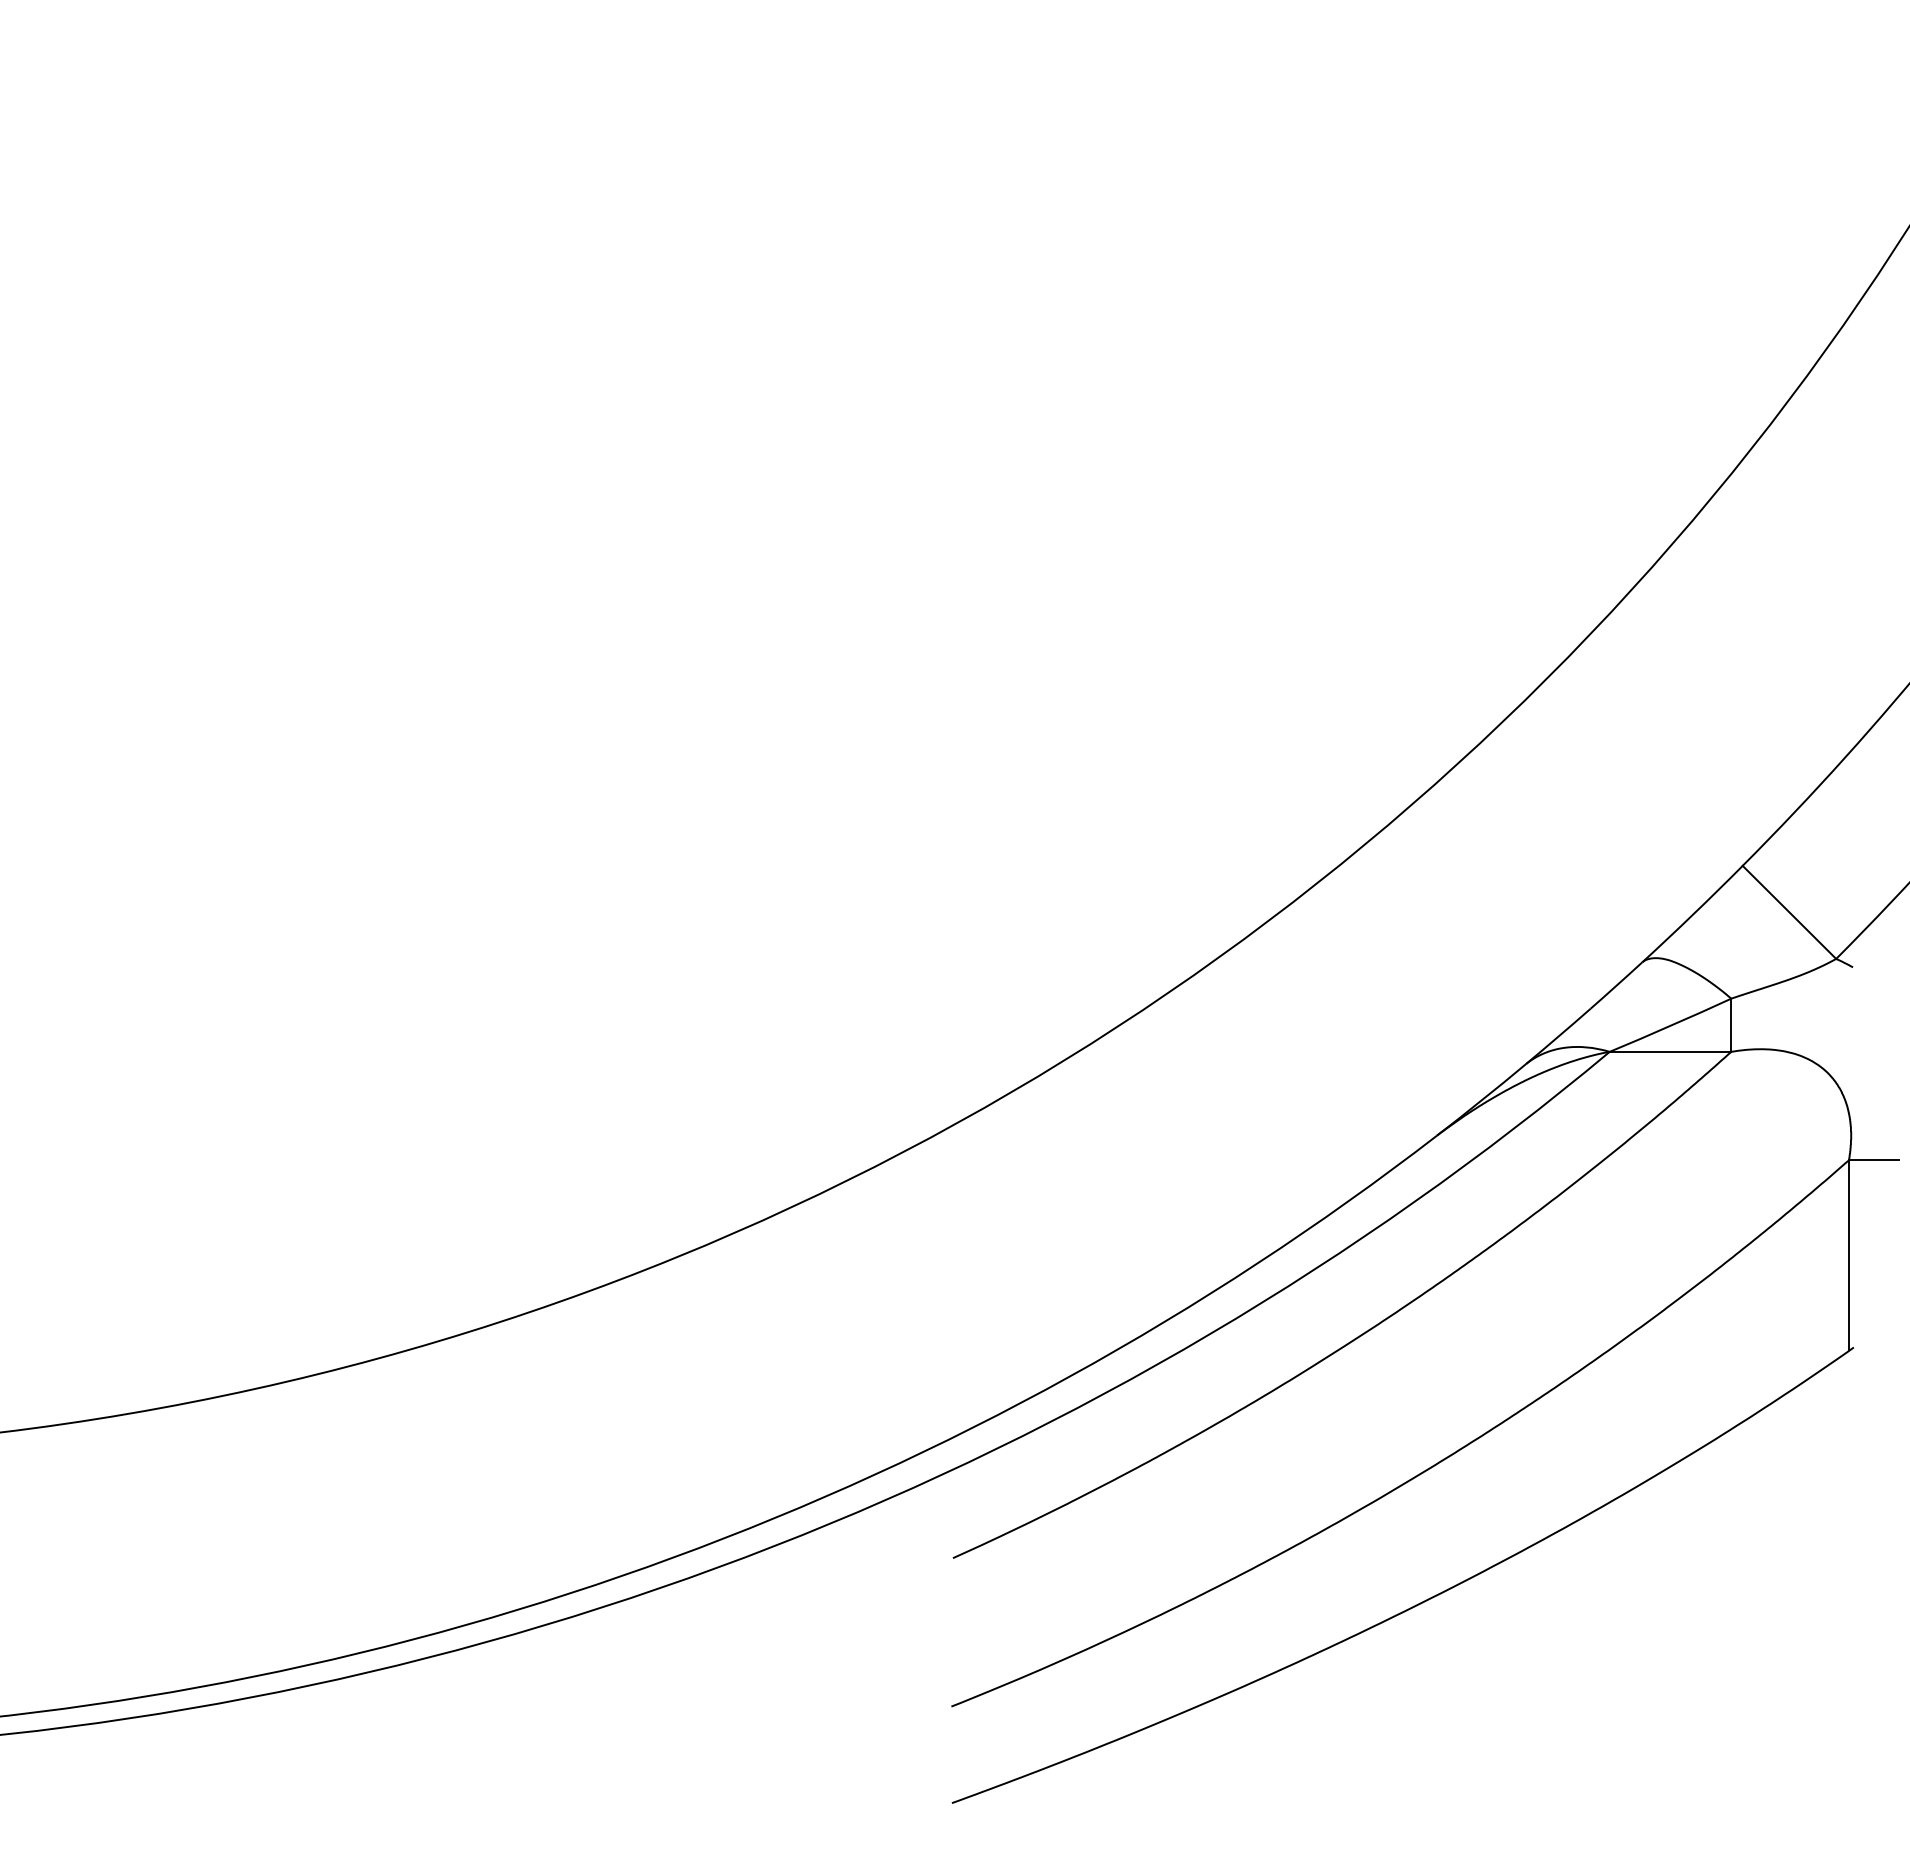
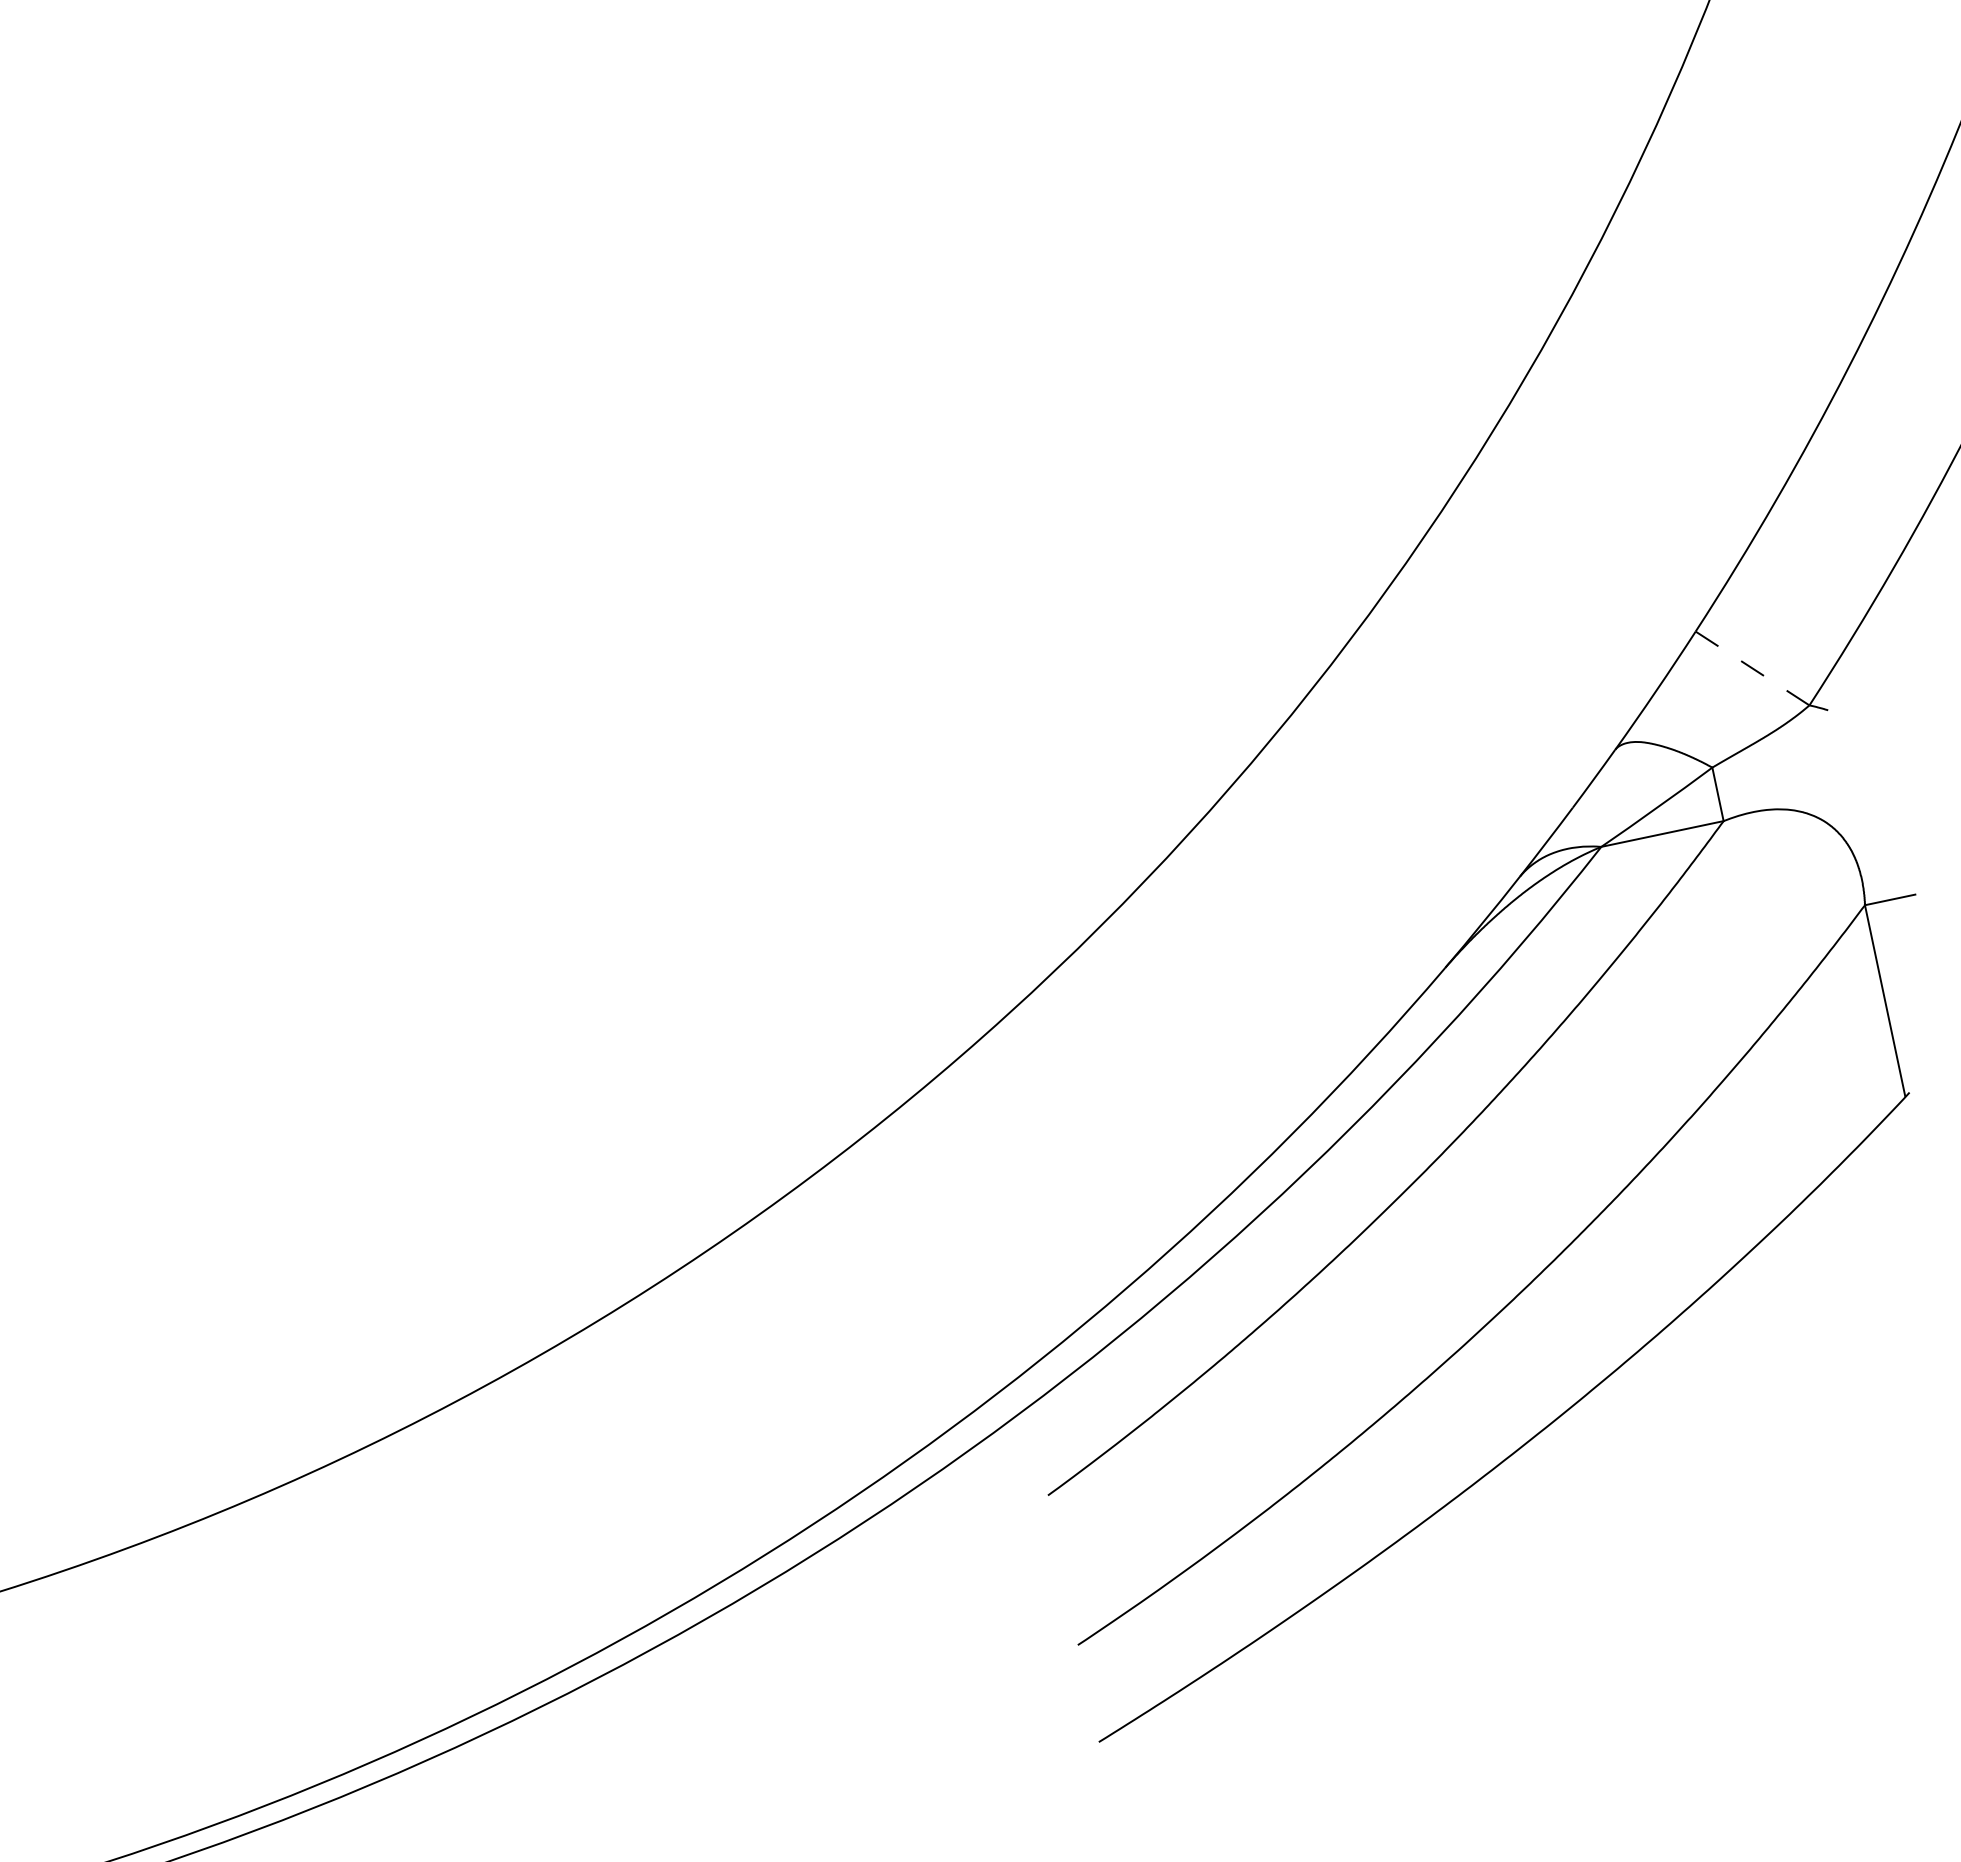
line: (1789, 912) -> (1752, 668), solid -> dashed

